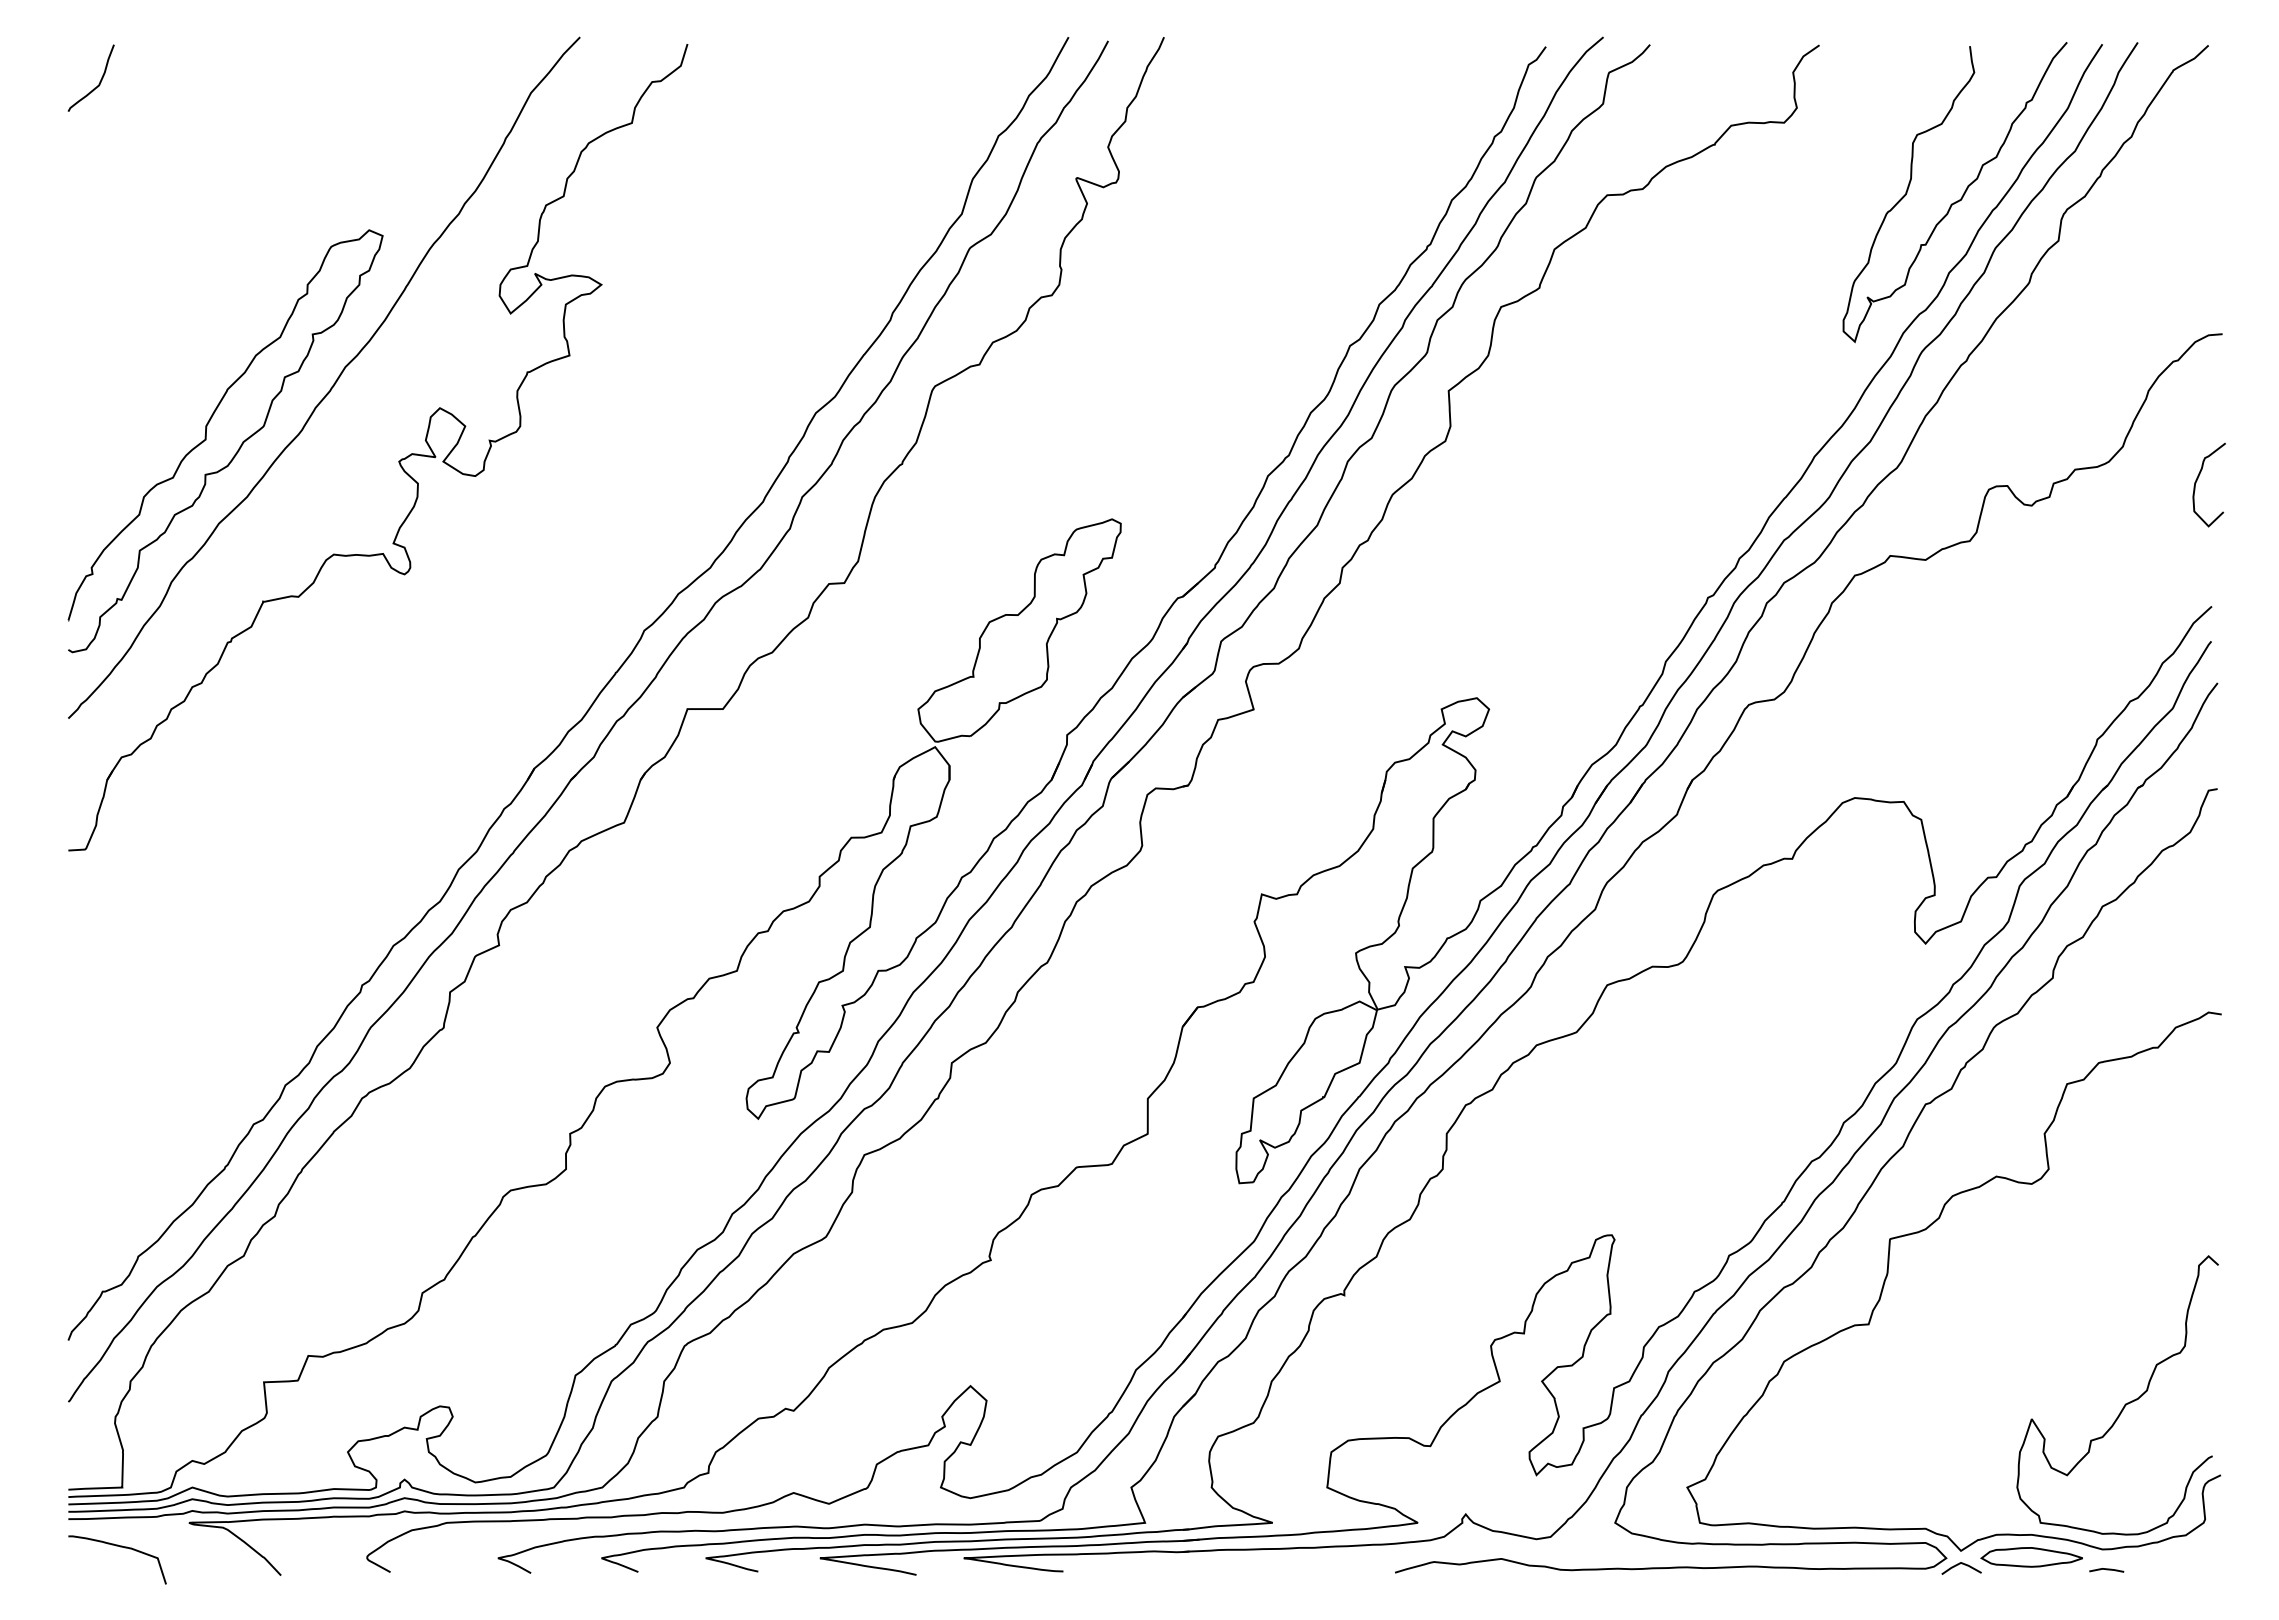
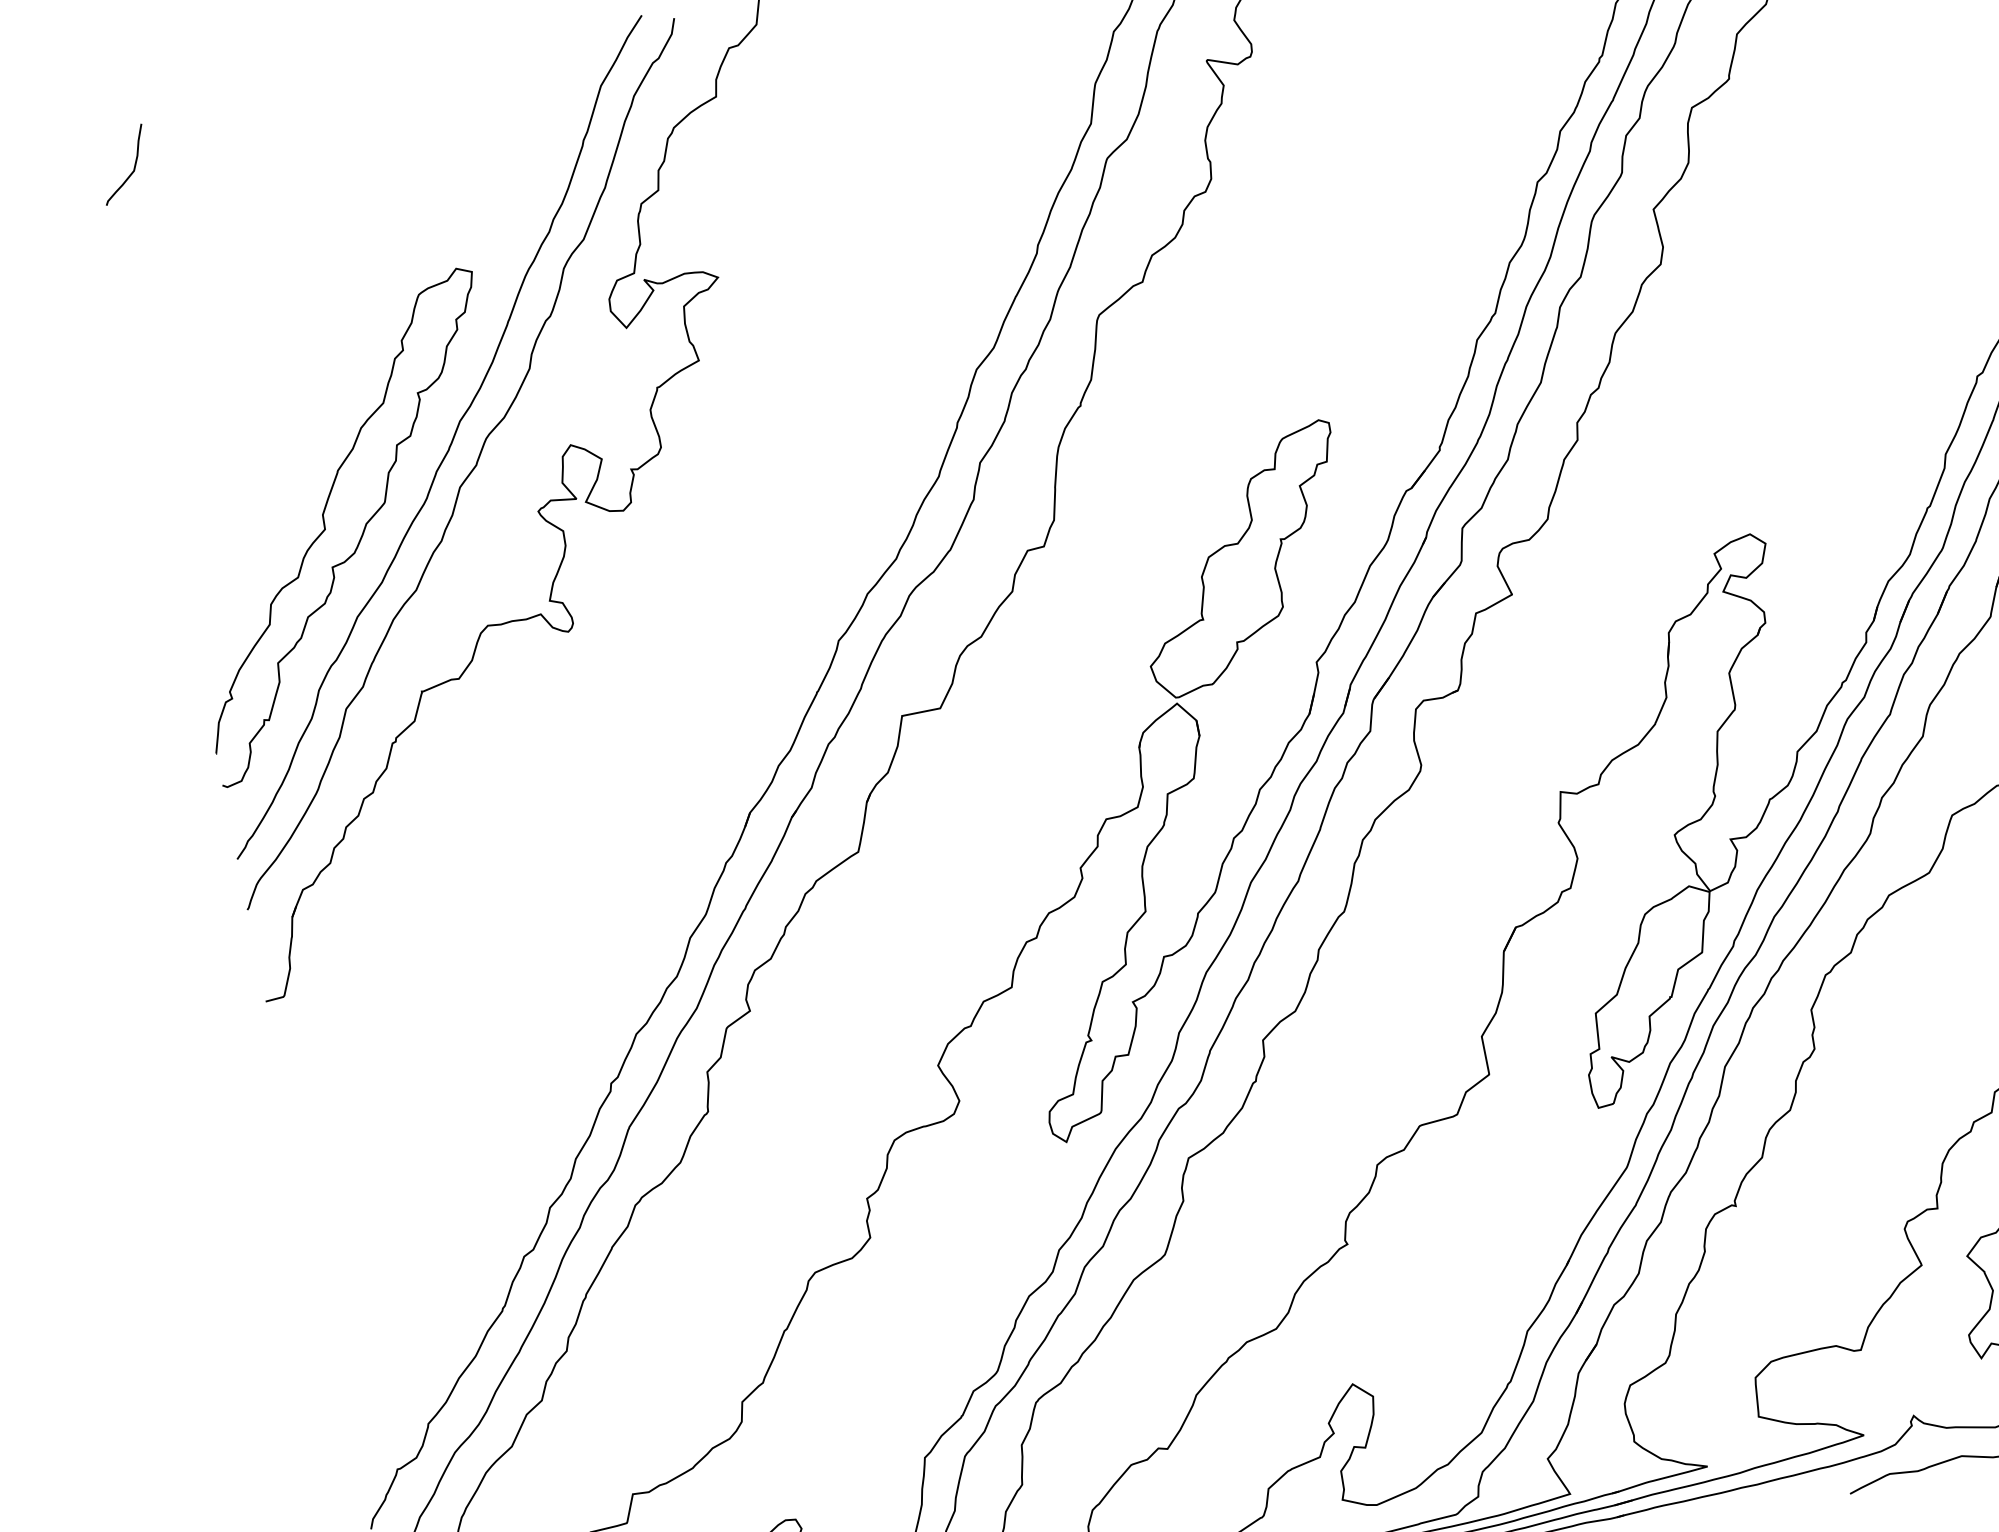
curve: (344, 414) -> (469, 472), added

